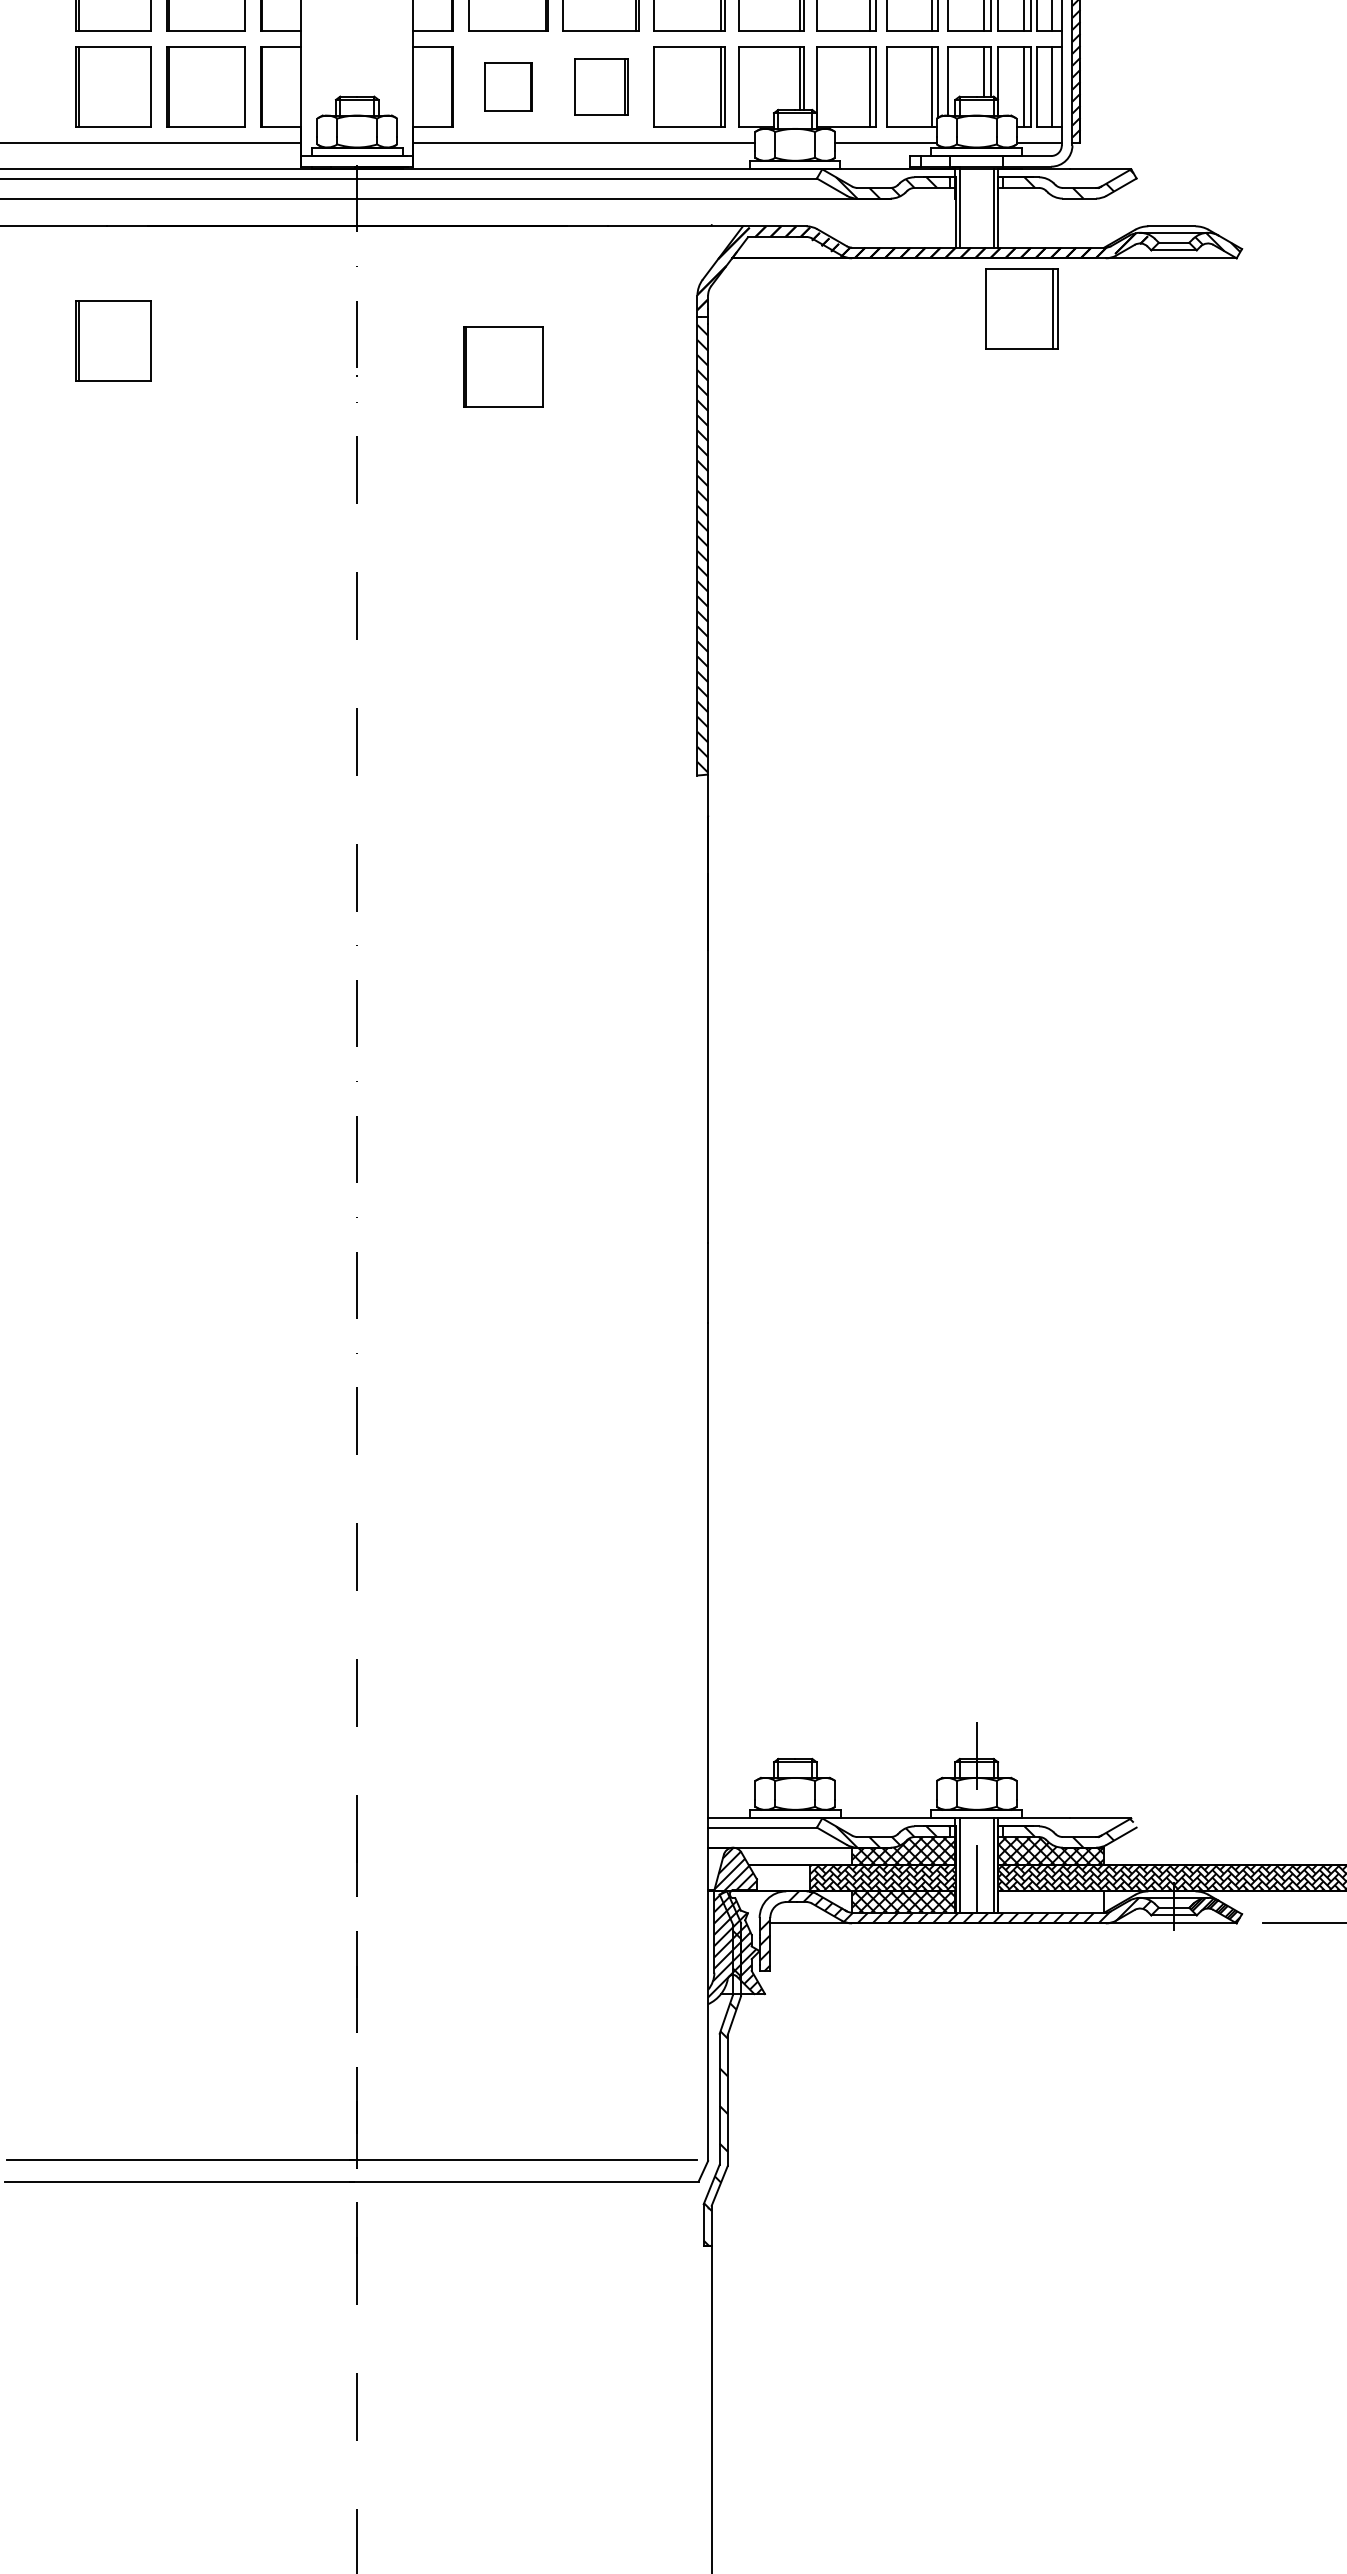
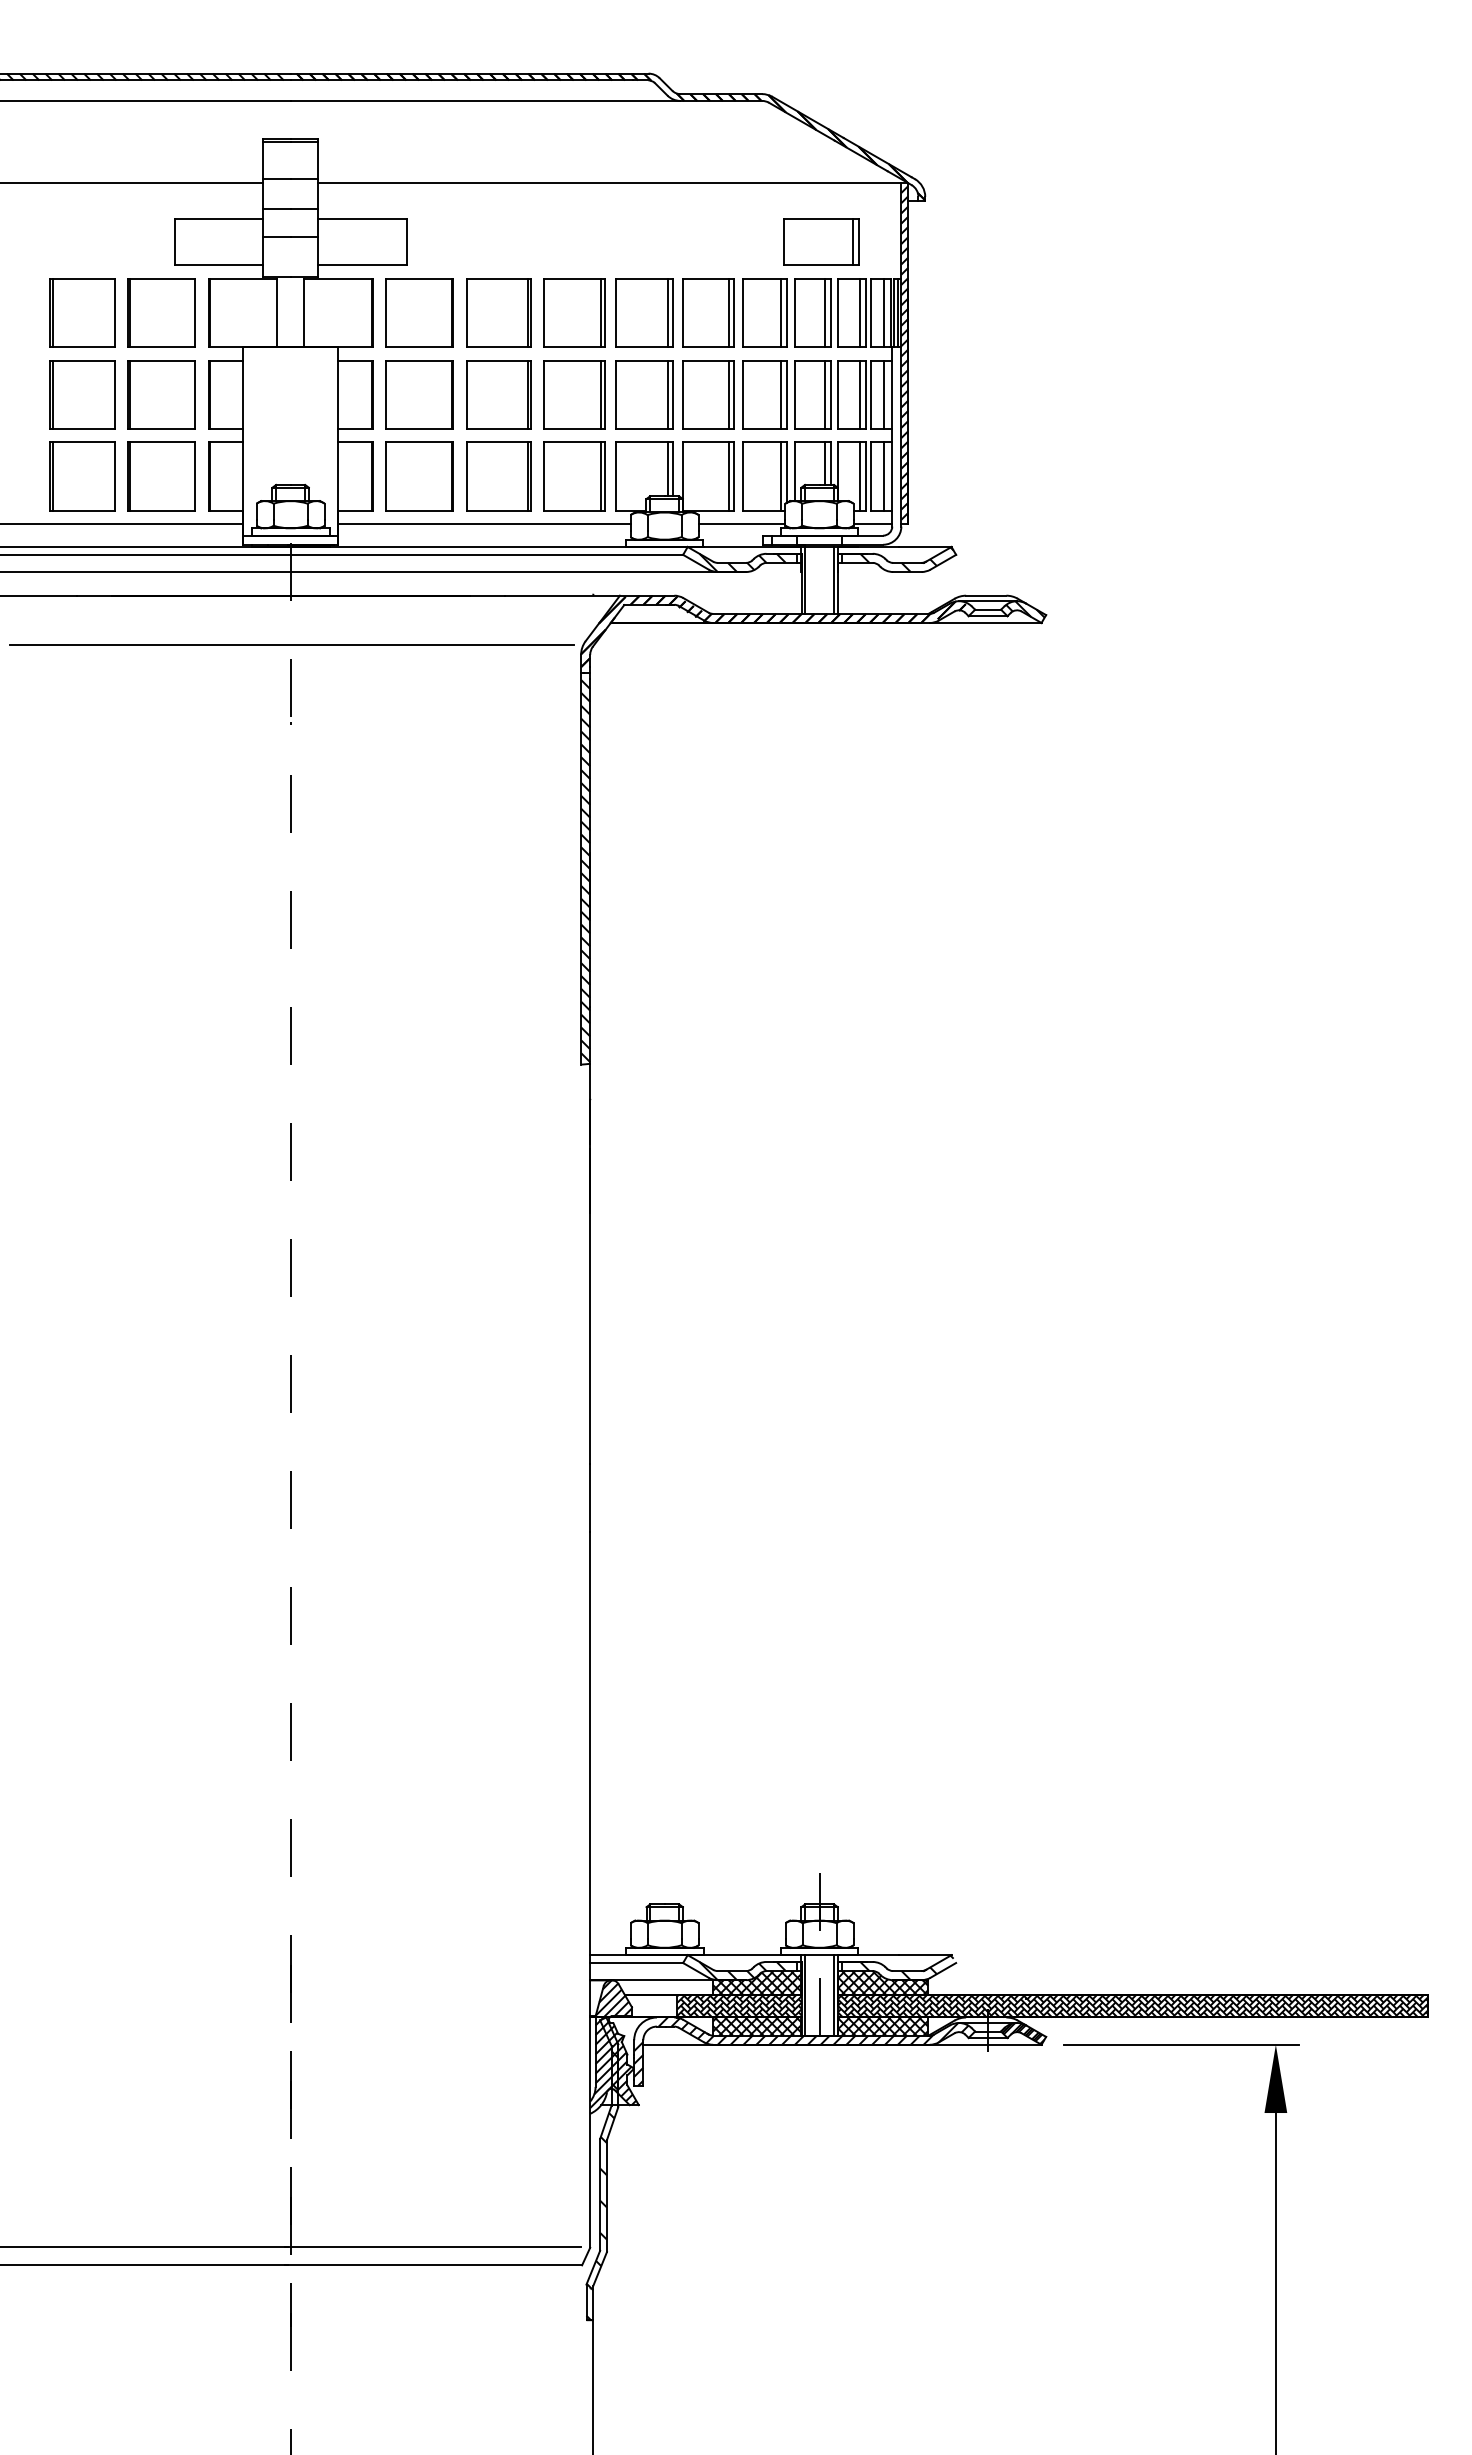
part: (508, 86) -> (419, 476), size x1.67
part: (600, 86) -> (498, 476), size x1.43
line: (359, 283) -> (292, 644), added
part: (1022, 309) -> (858, 666), removed
part: (113, 340) -> (82, 693), removed
part: (503, 366) -> (415, 715), removed
hatch: (1051, 1901) -> (883, 2026), added

